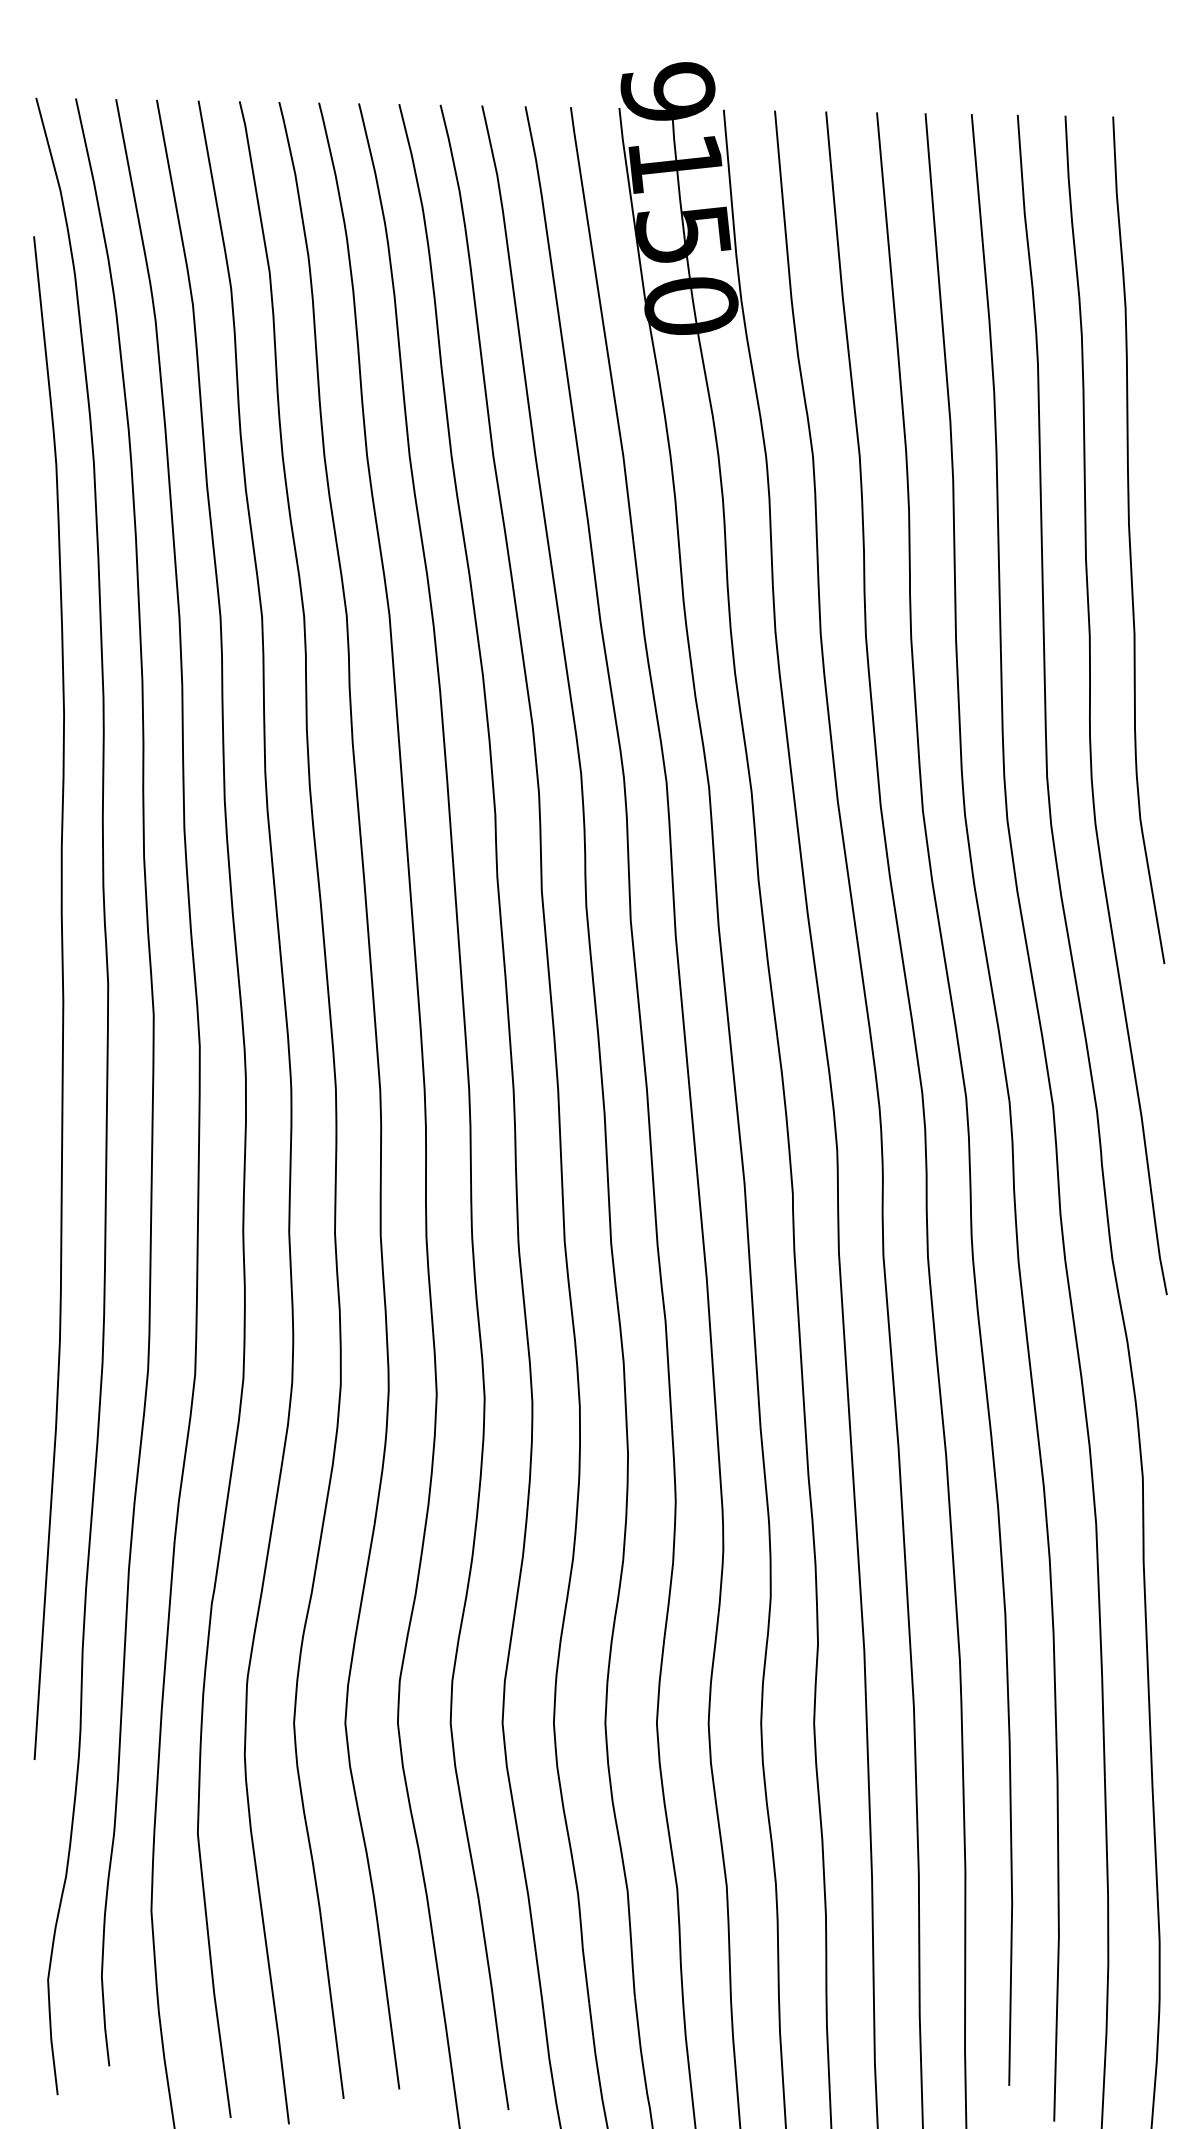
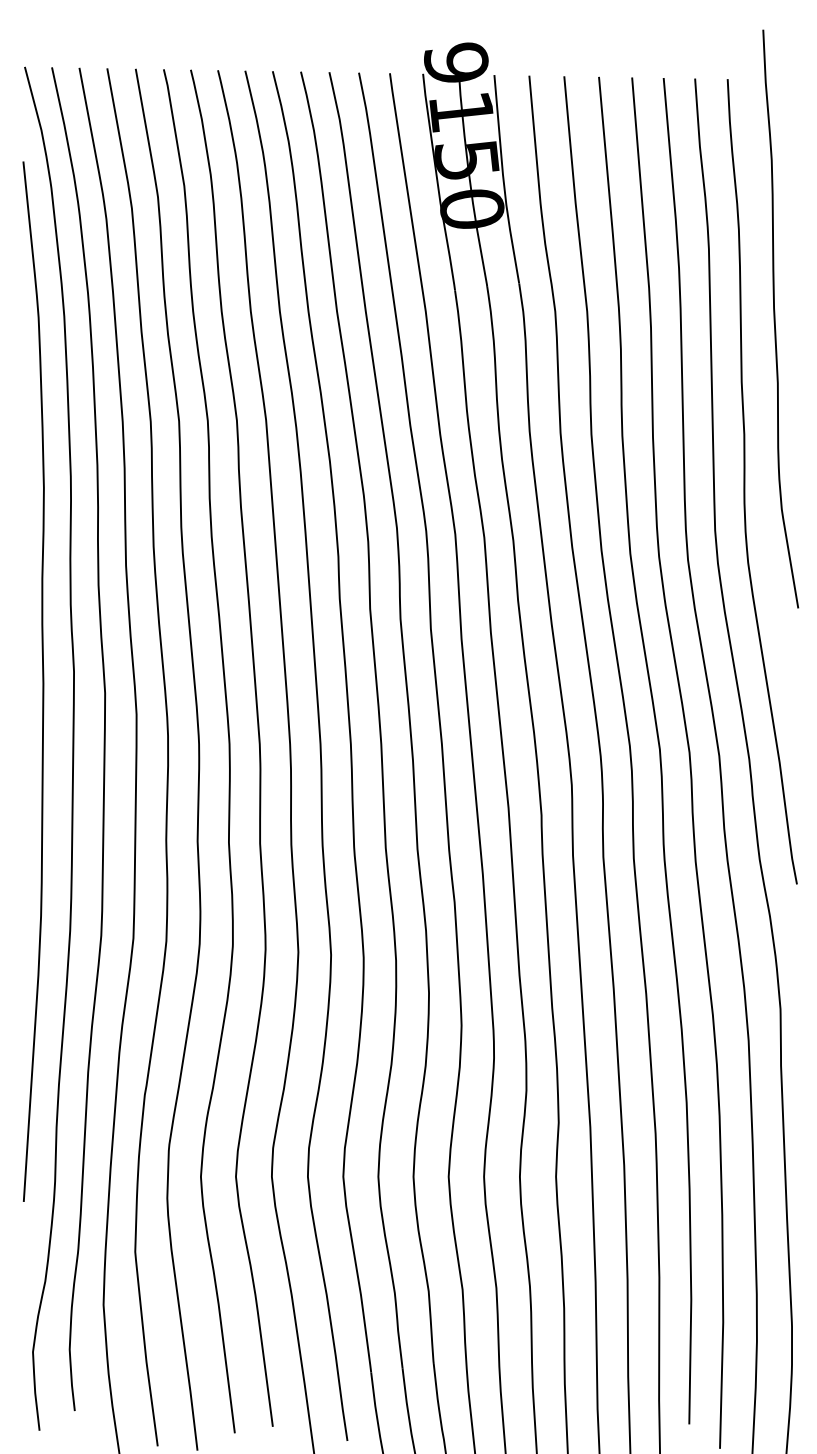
curve: (1131, 539) -> (775, 318), moved

